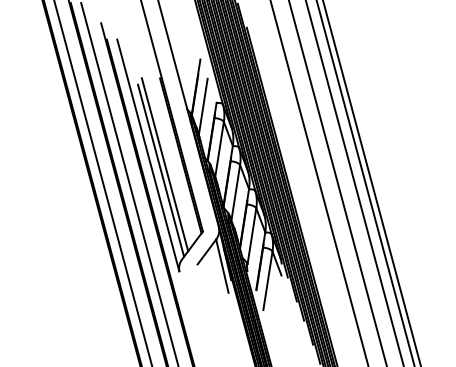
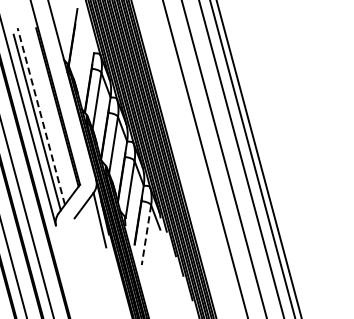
line: (202, 106) -> (79, 56), removed
line: (165, 164) -> (41, 116), solid -> dashed
line: (267, 280) -> (146, 234), solid -> dashed

